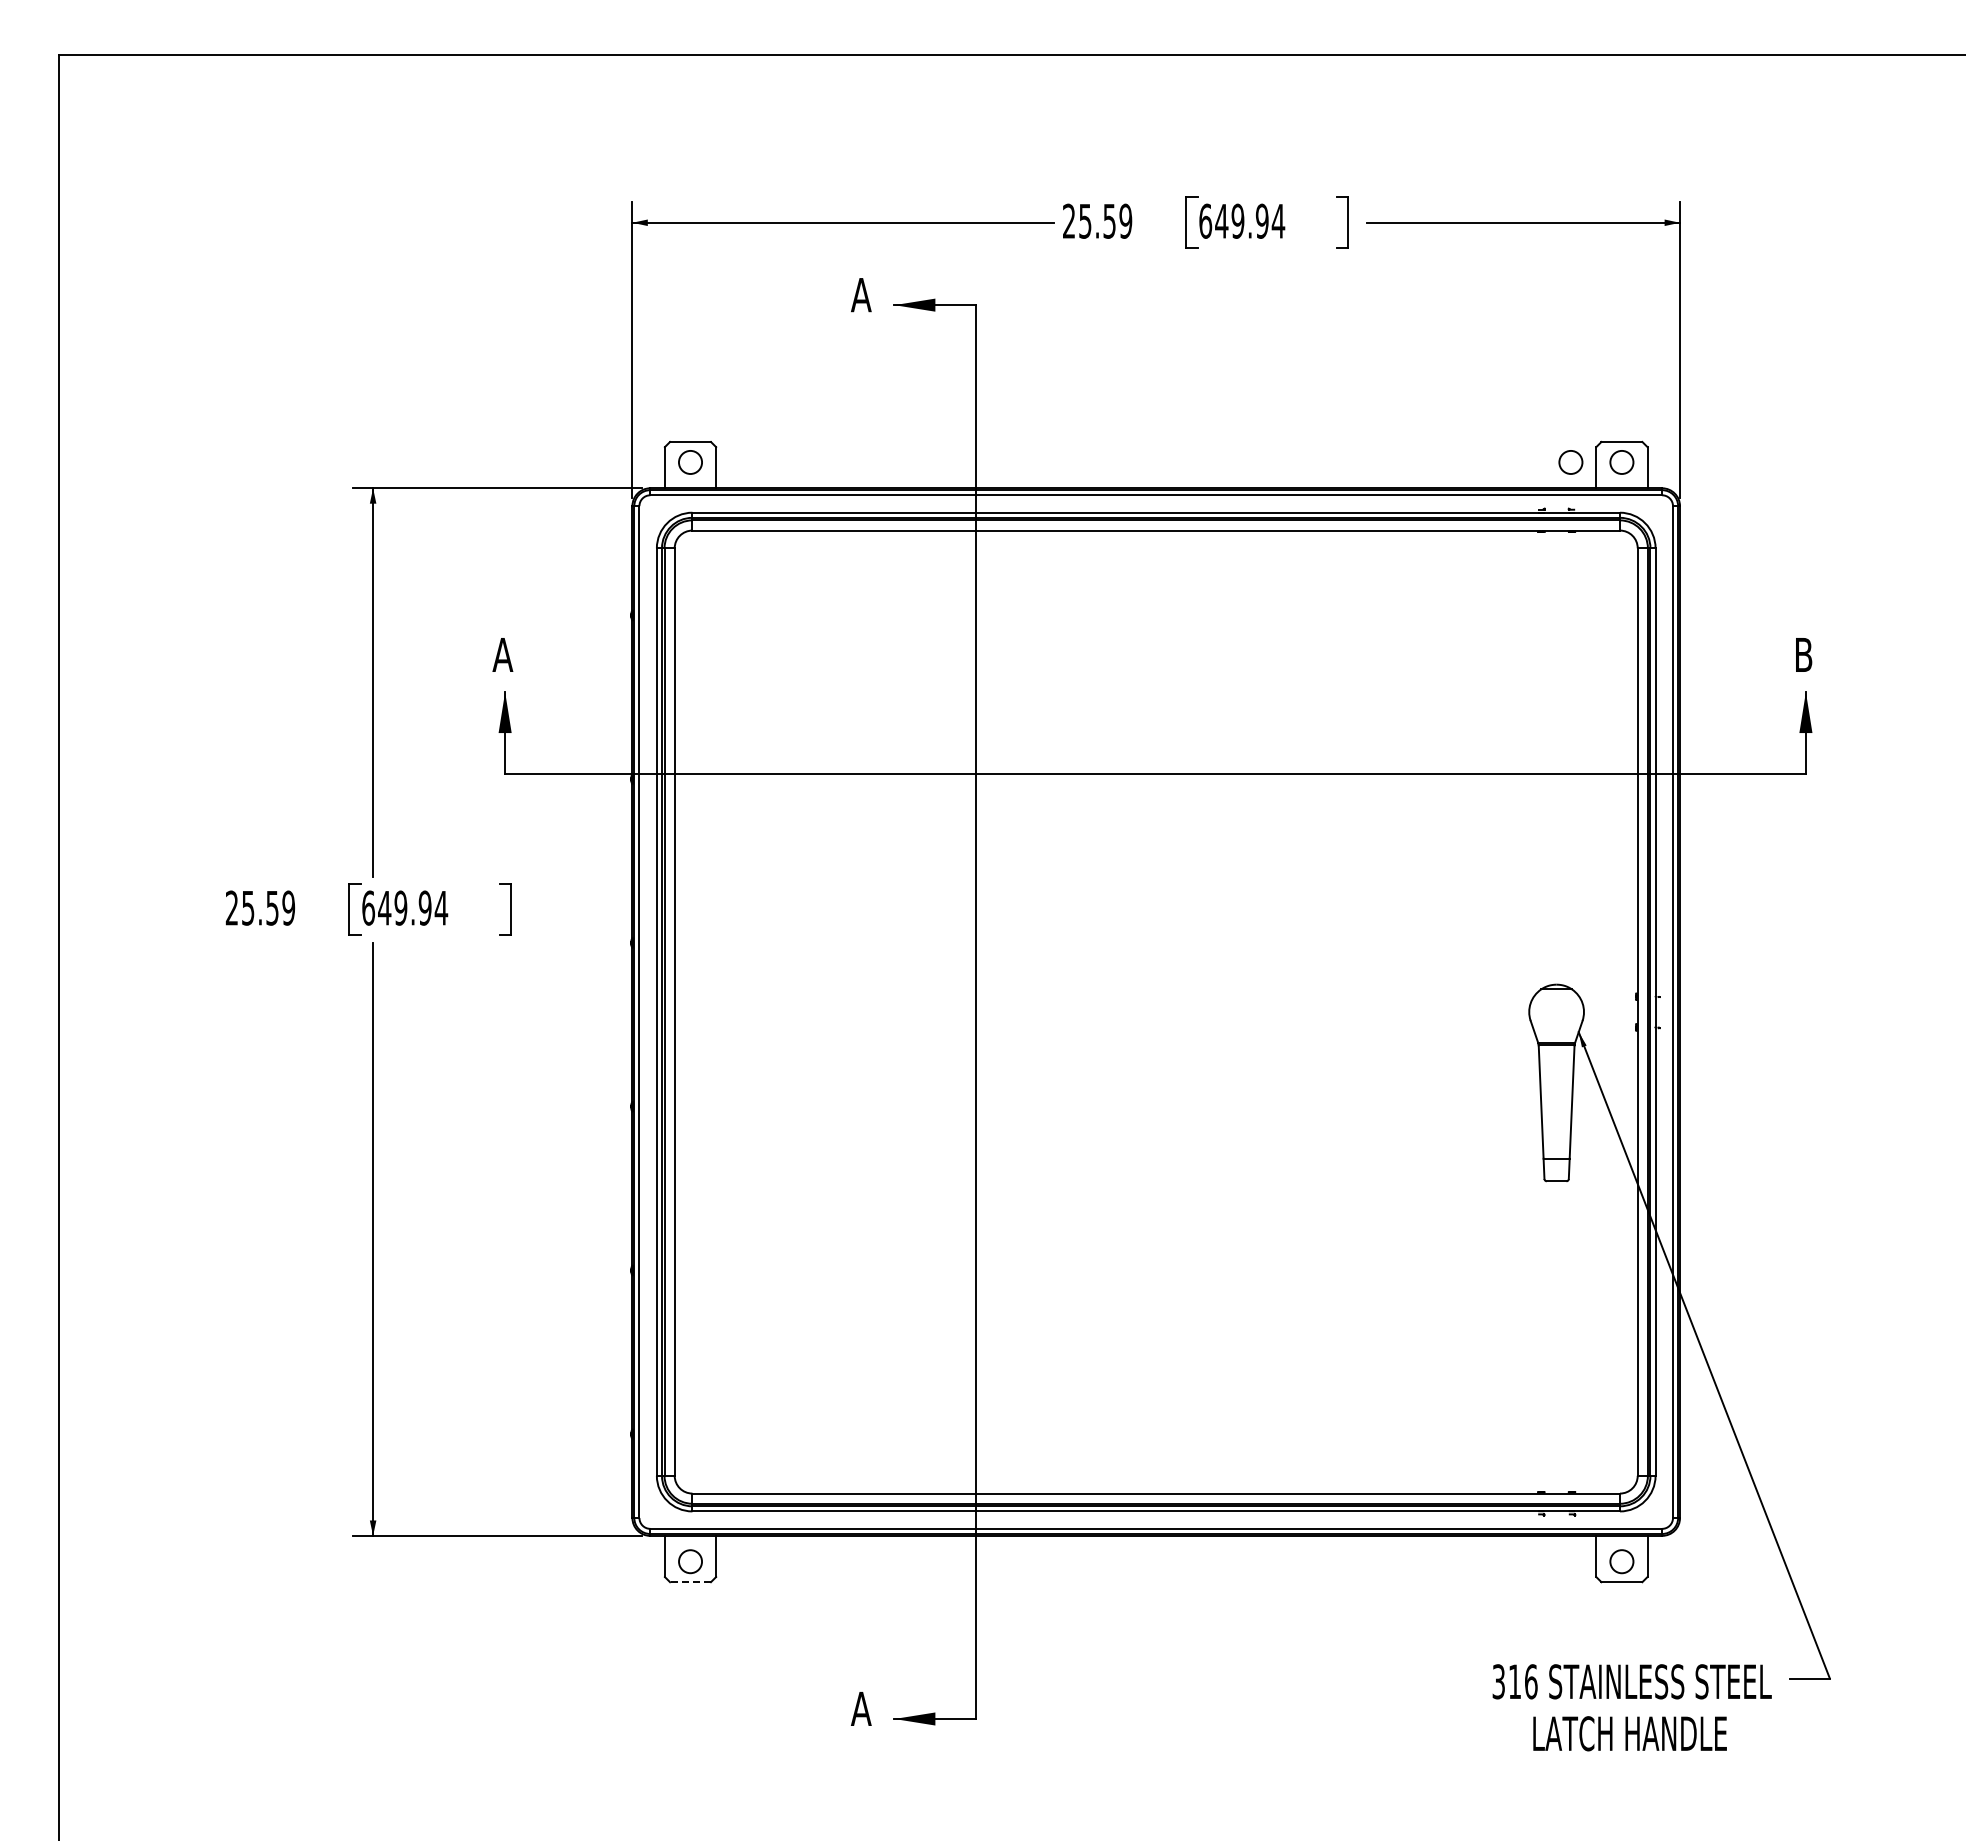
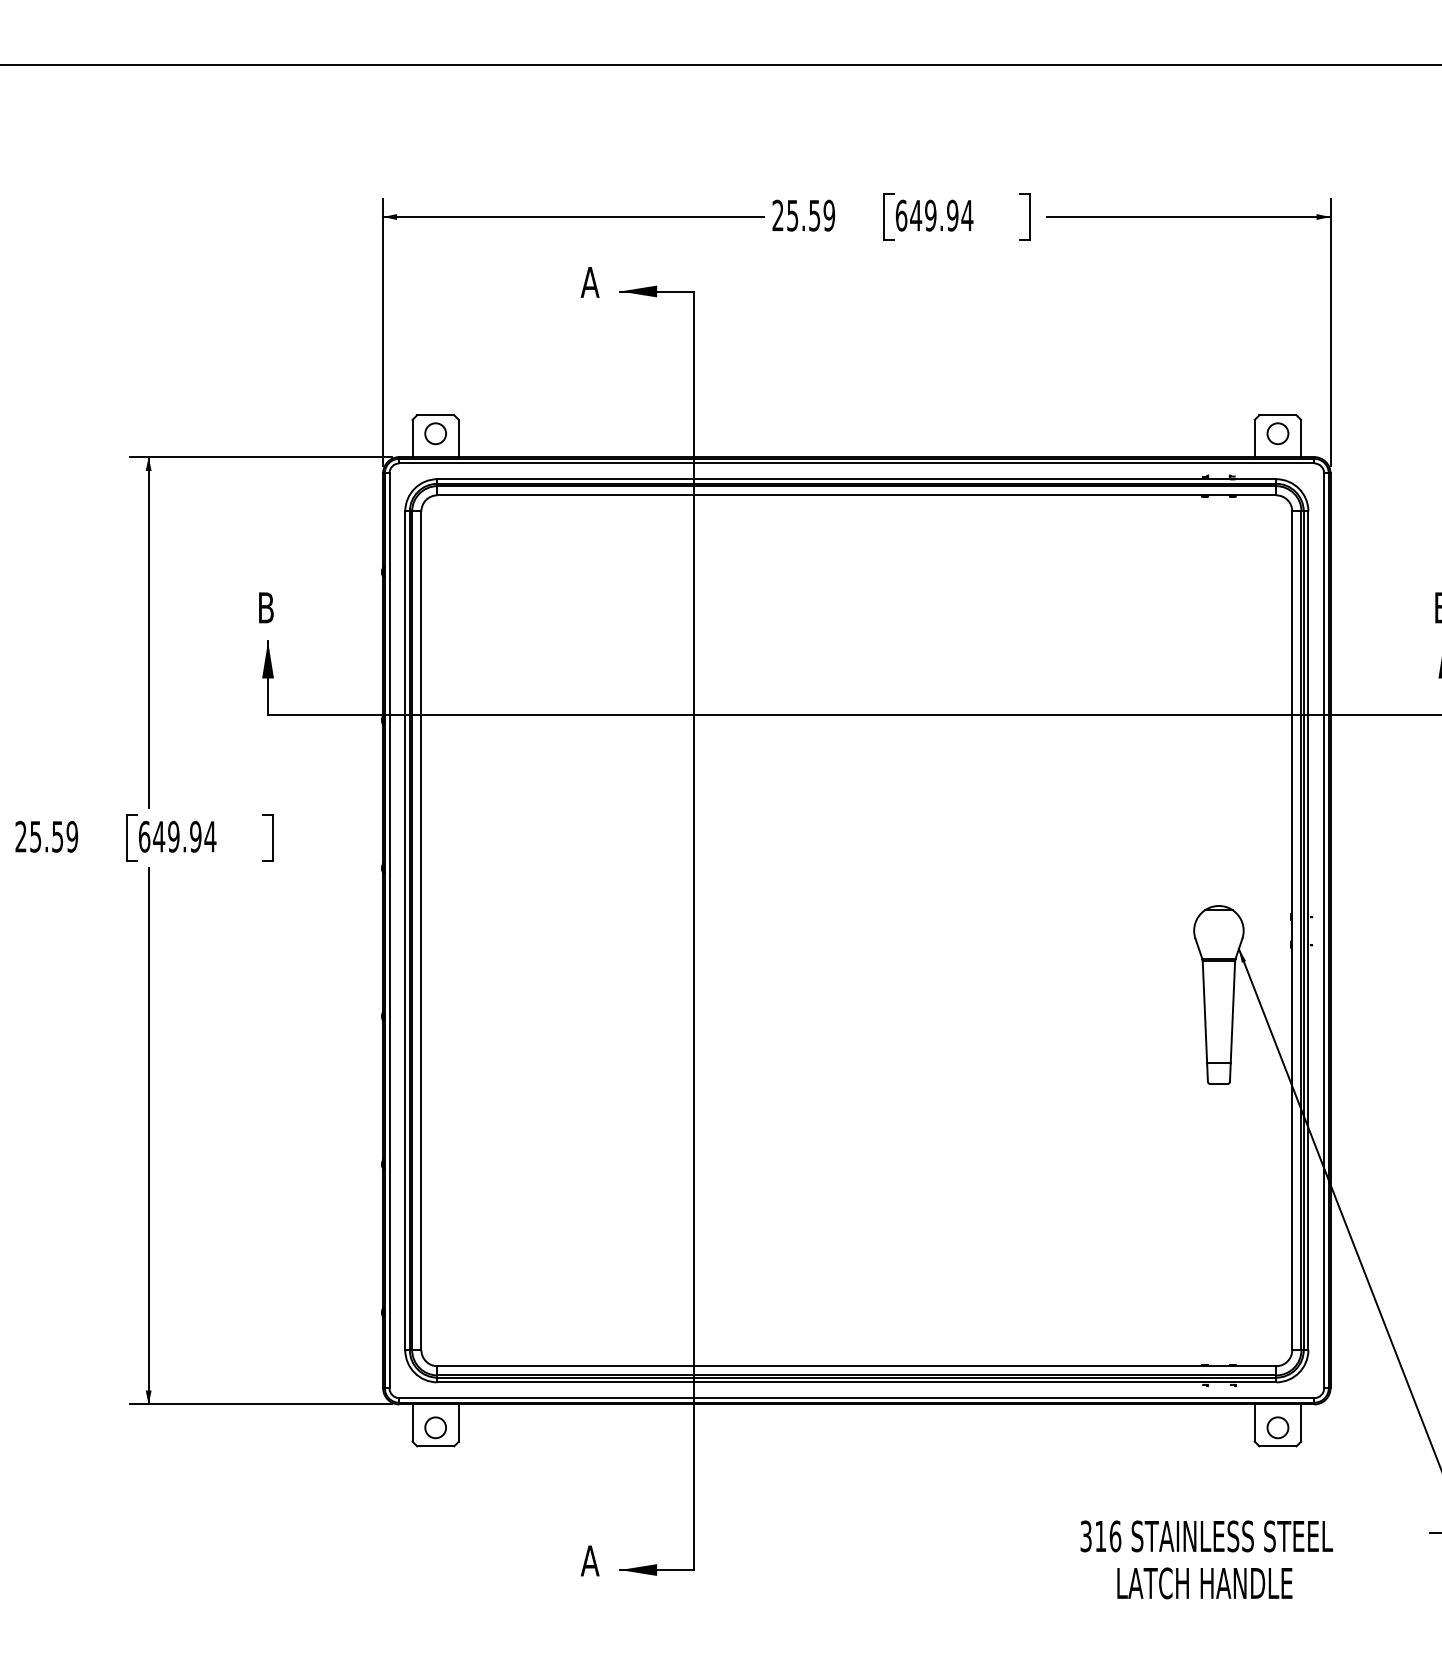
circle: (1570, 462) -> (1231, 433), removed
text: (502, 654) -> (265, 607), A -> B
line: (690, 1582) -> (435, 1446), dashed -> solid
text: (1631, 1707) -> (1206, 1559), moved

